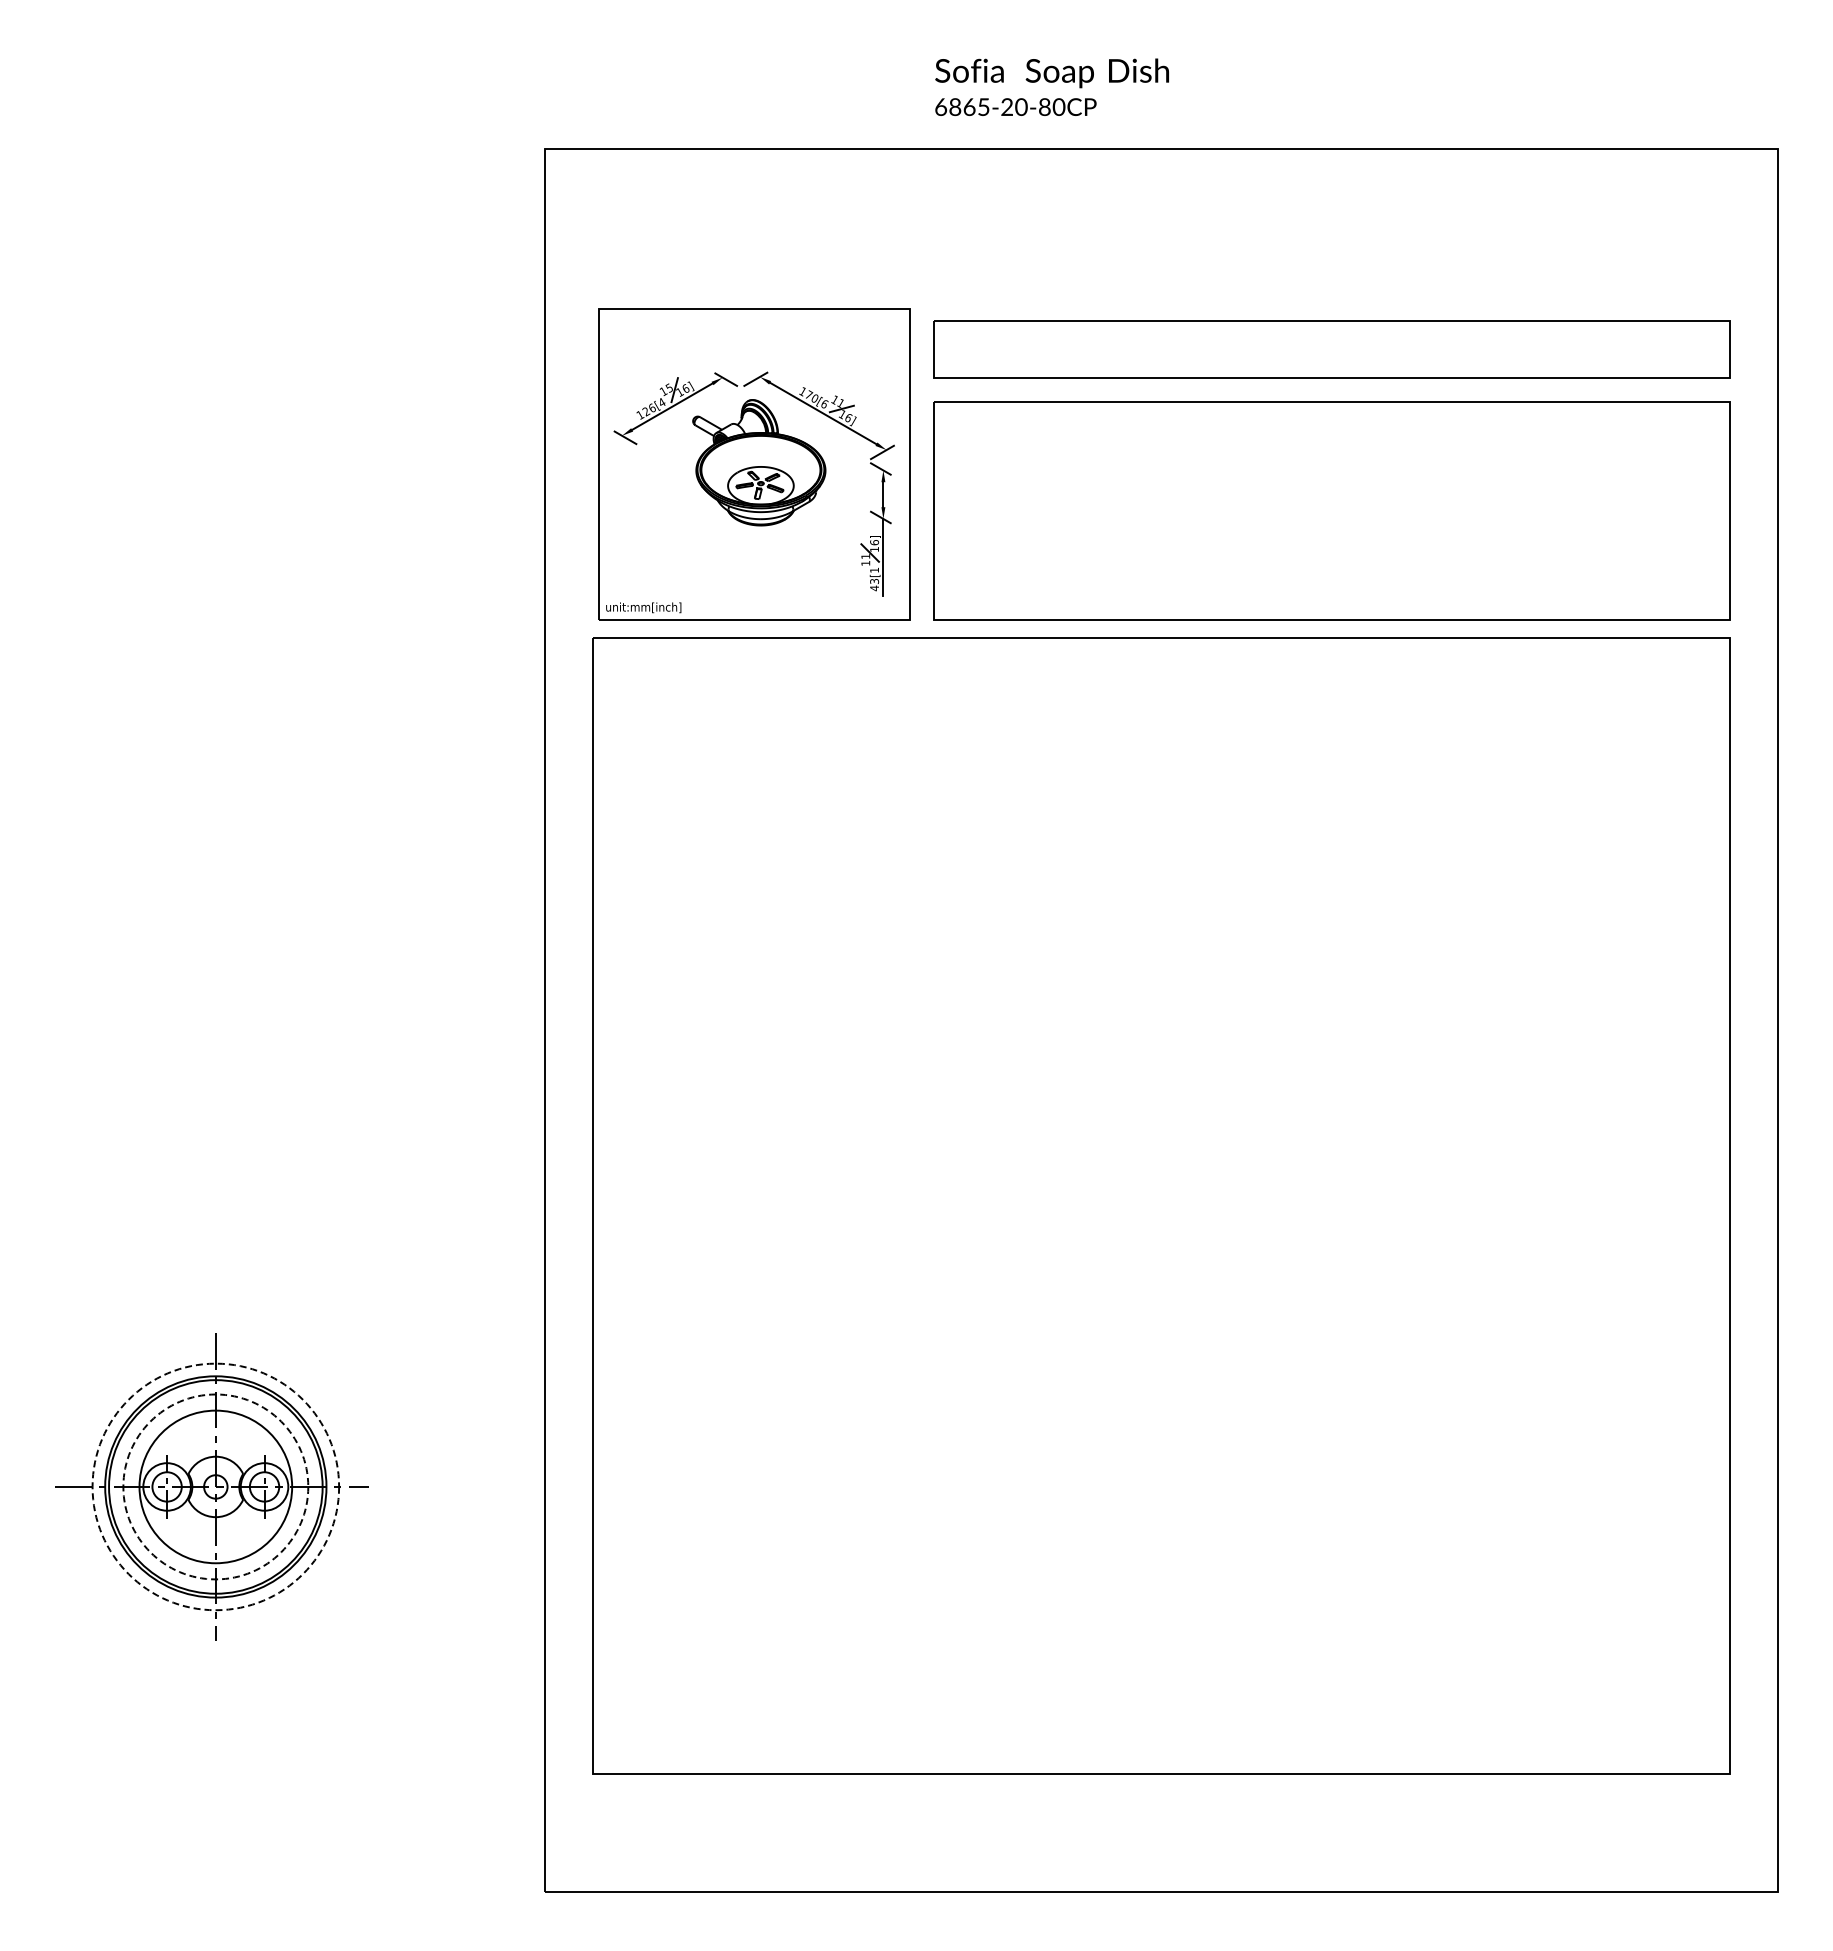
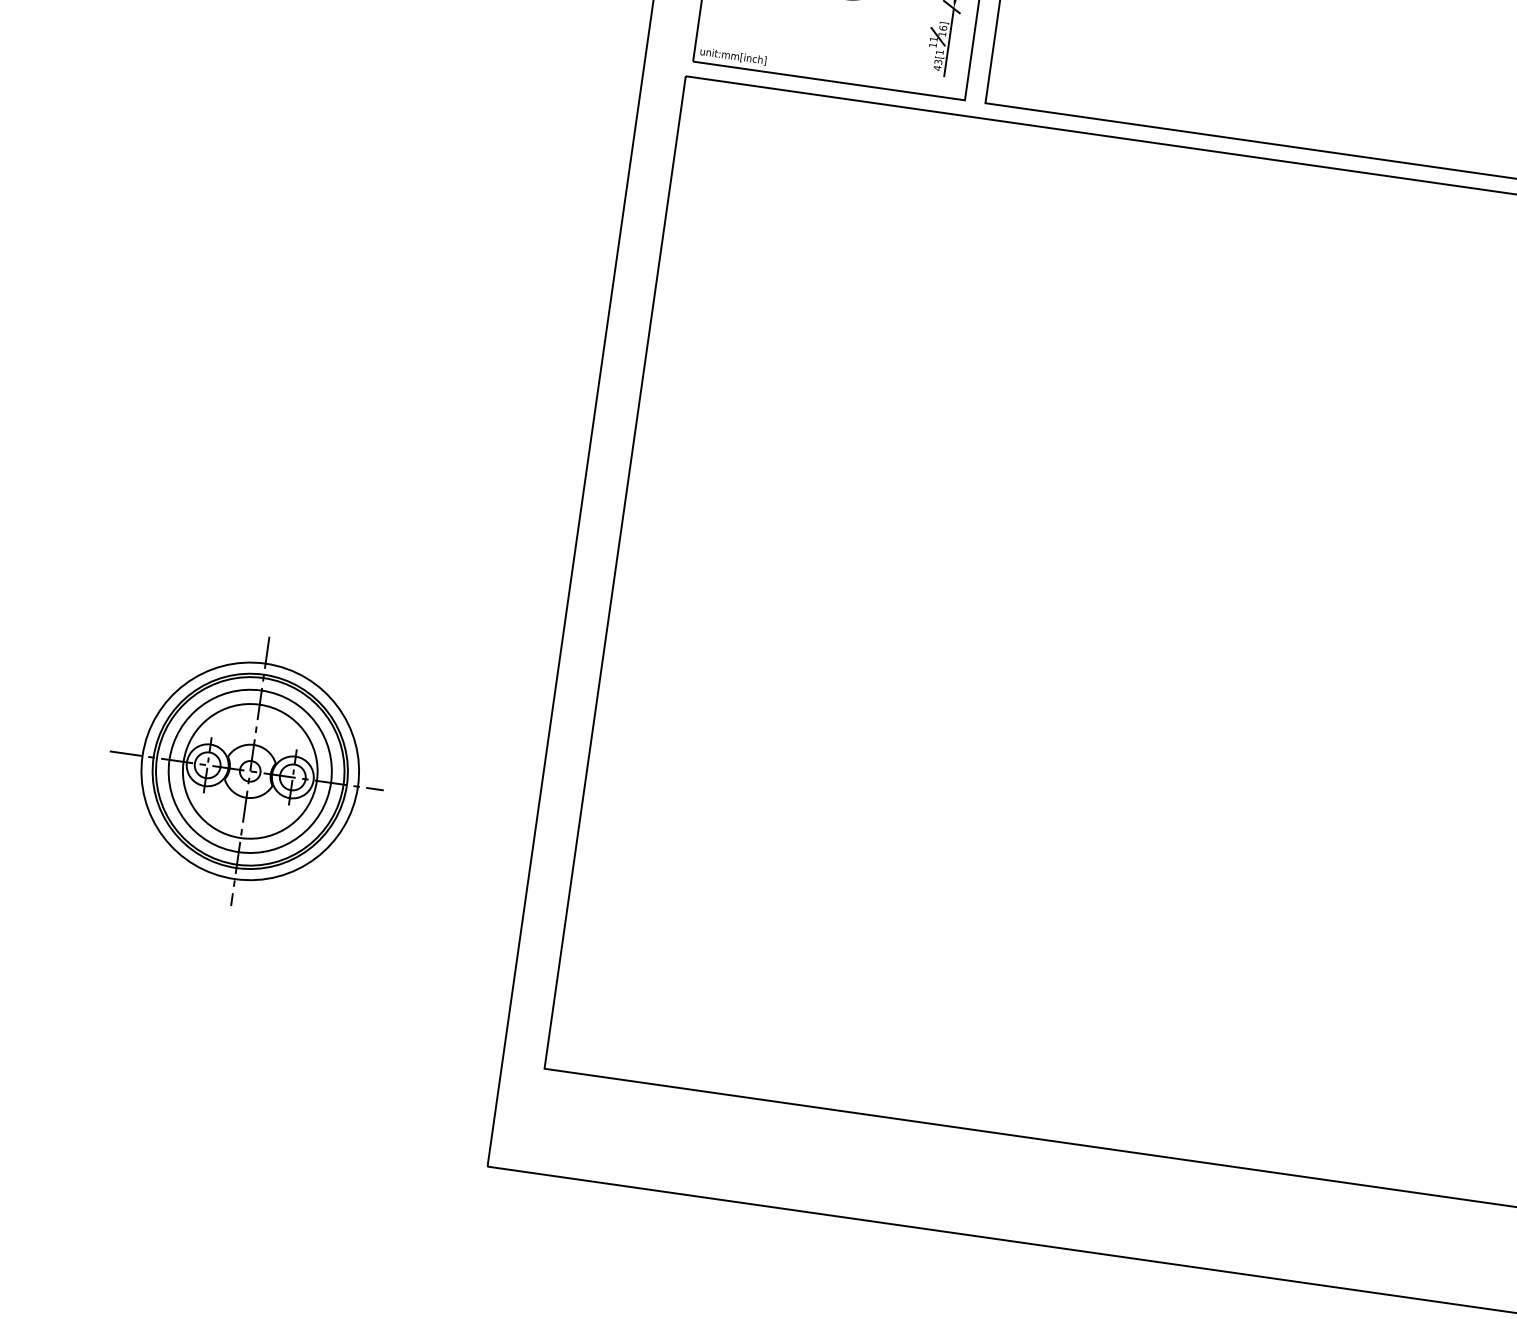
circle: (215, 1486) -> (250, 770), dashed -> solid
circle: (215, 1486) -> (250, 770), dashed -> solid

